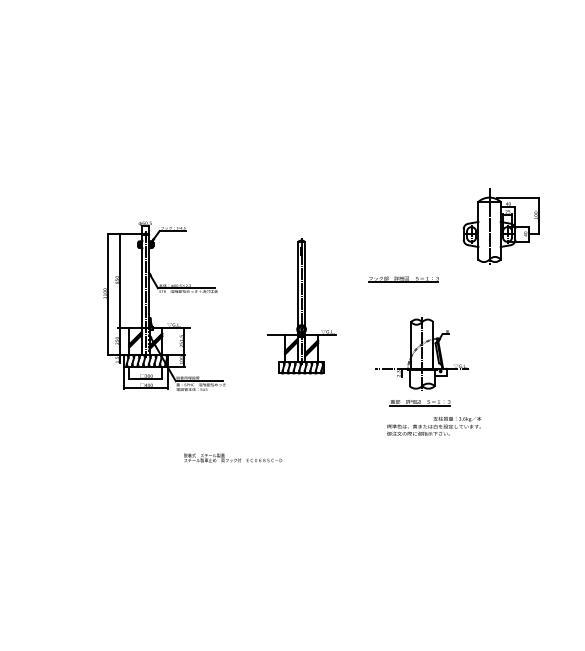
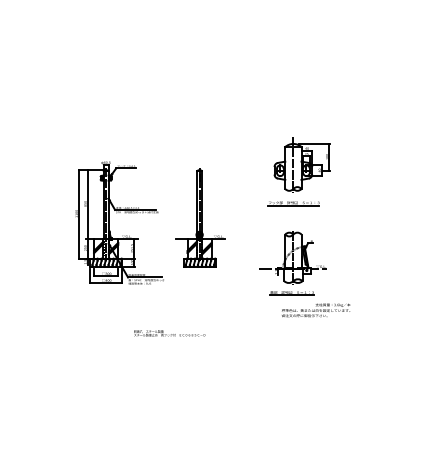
part: (500, 225) -> (301, 164), moved
part: (302, 305) -> (200, 217), moved
part: (420, 361) -> (292, 263), moved

